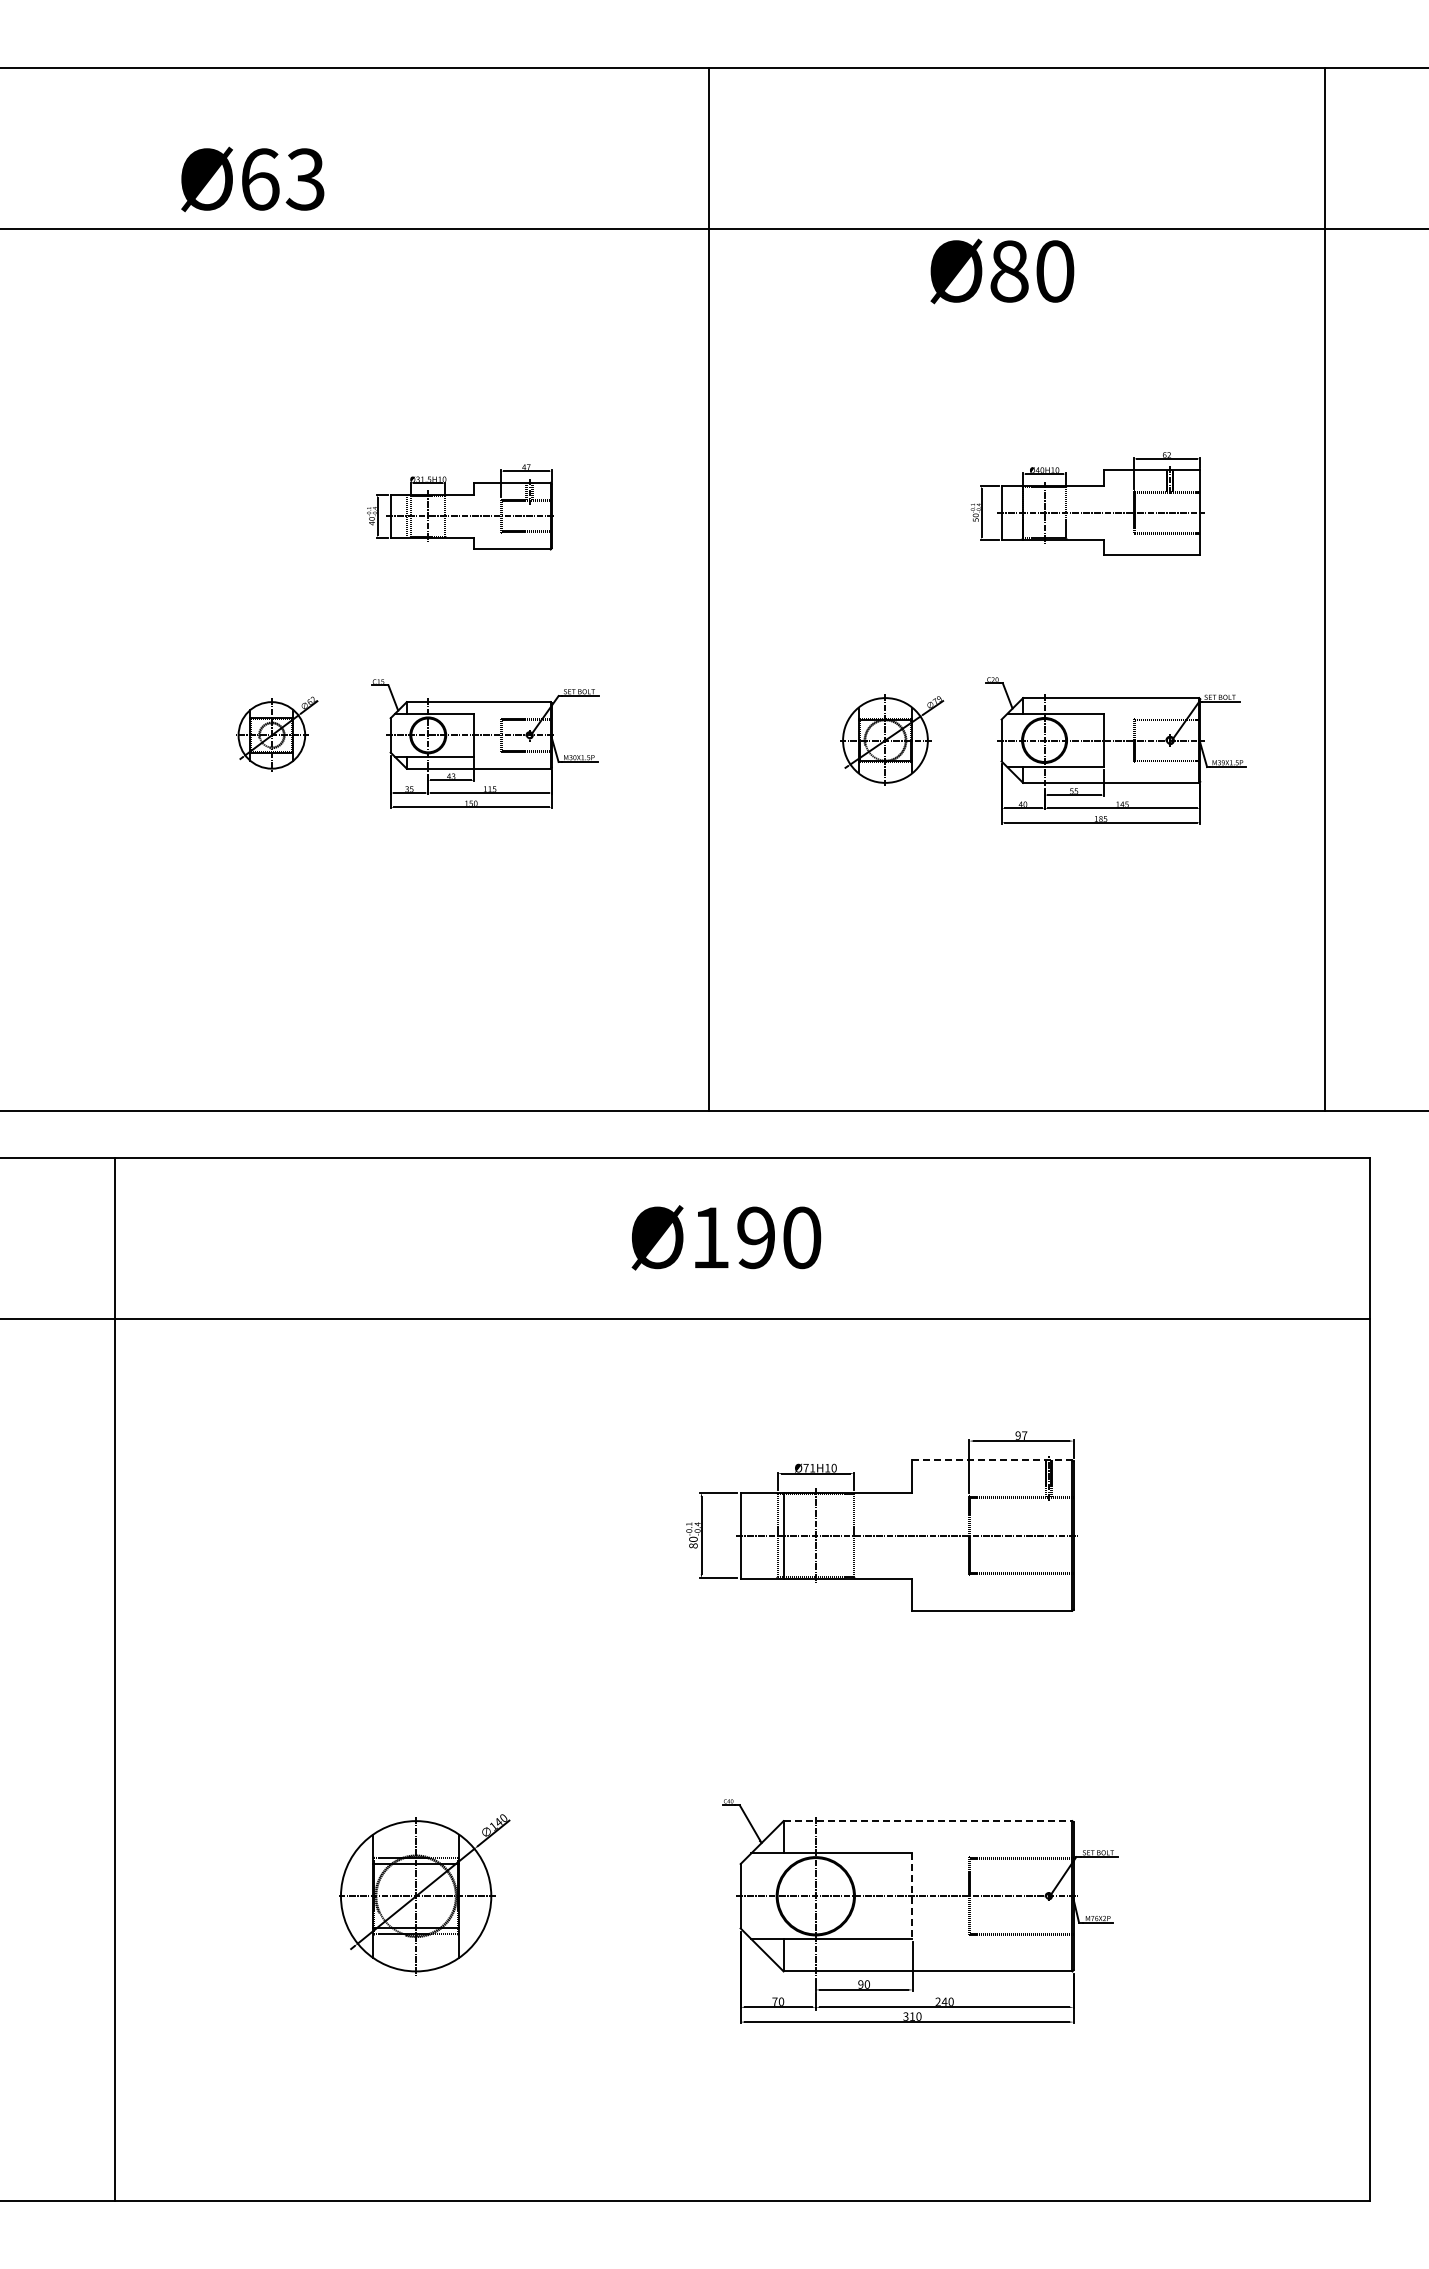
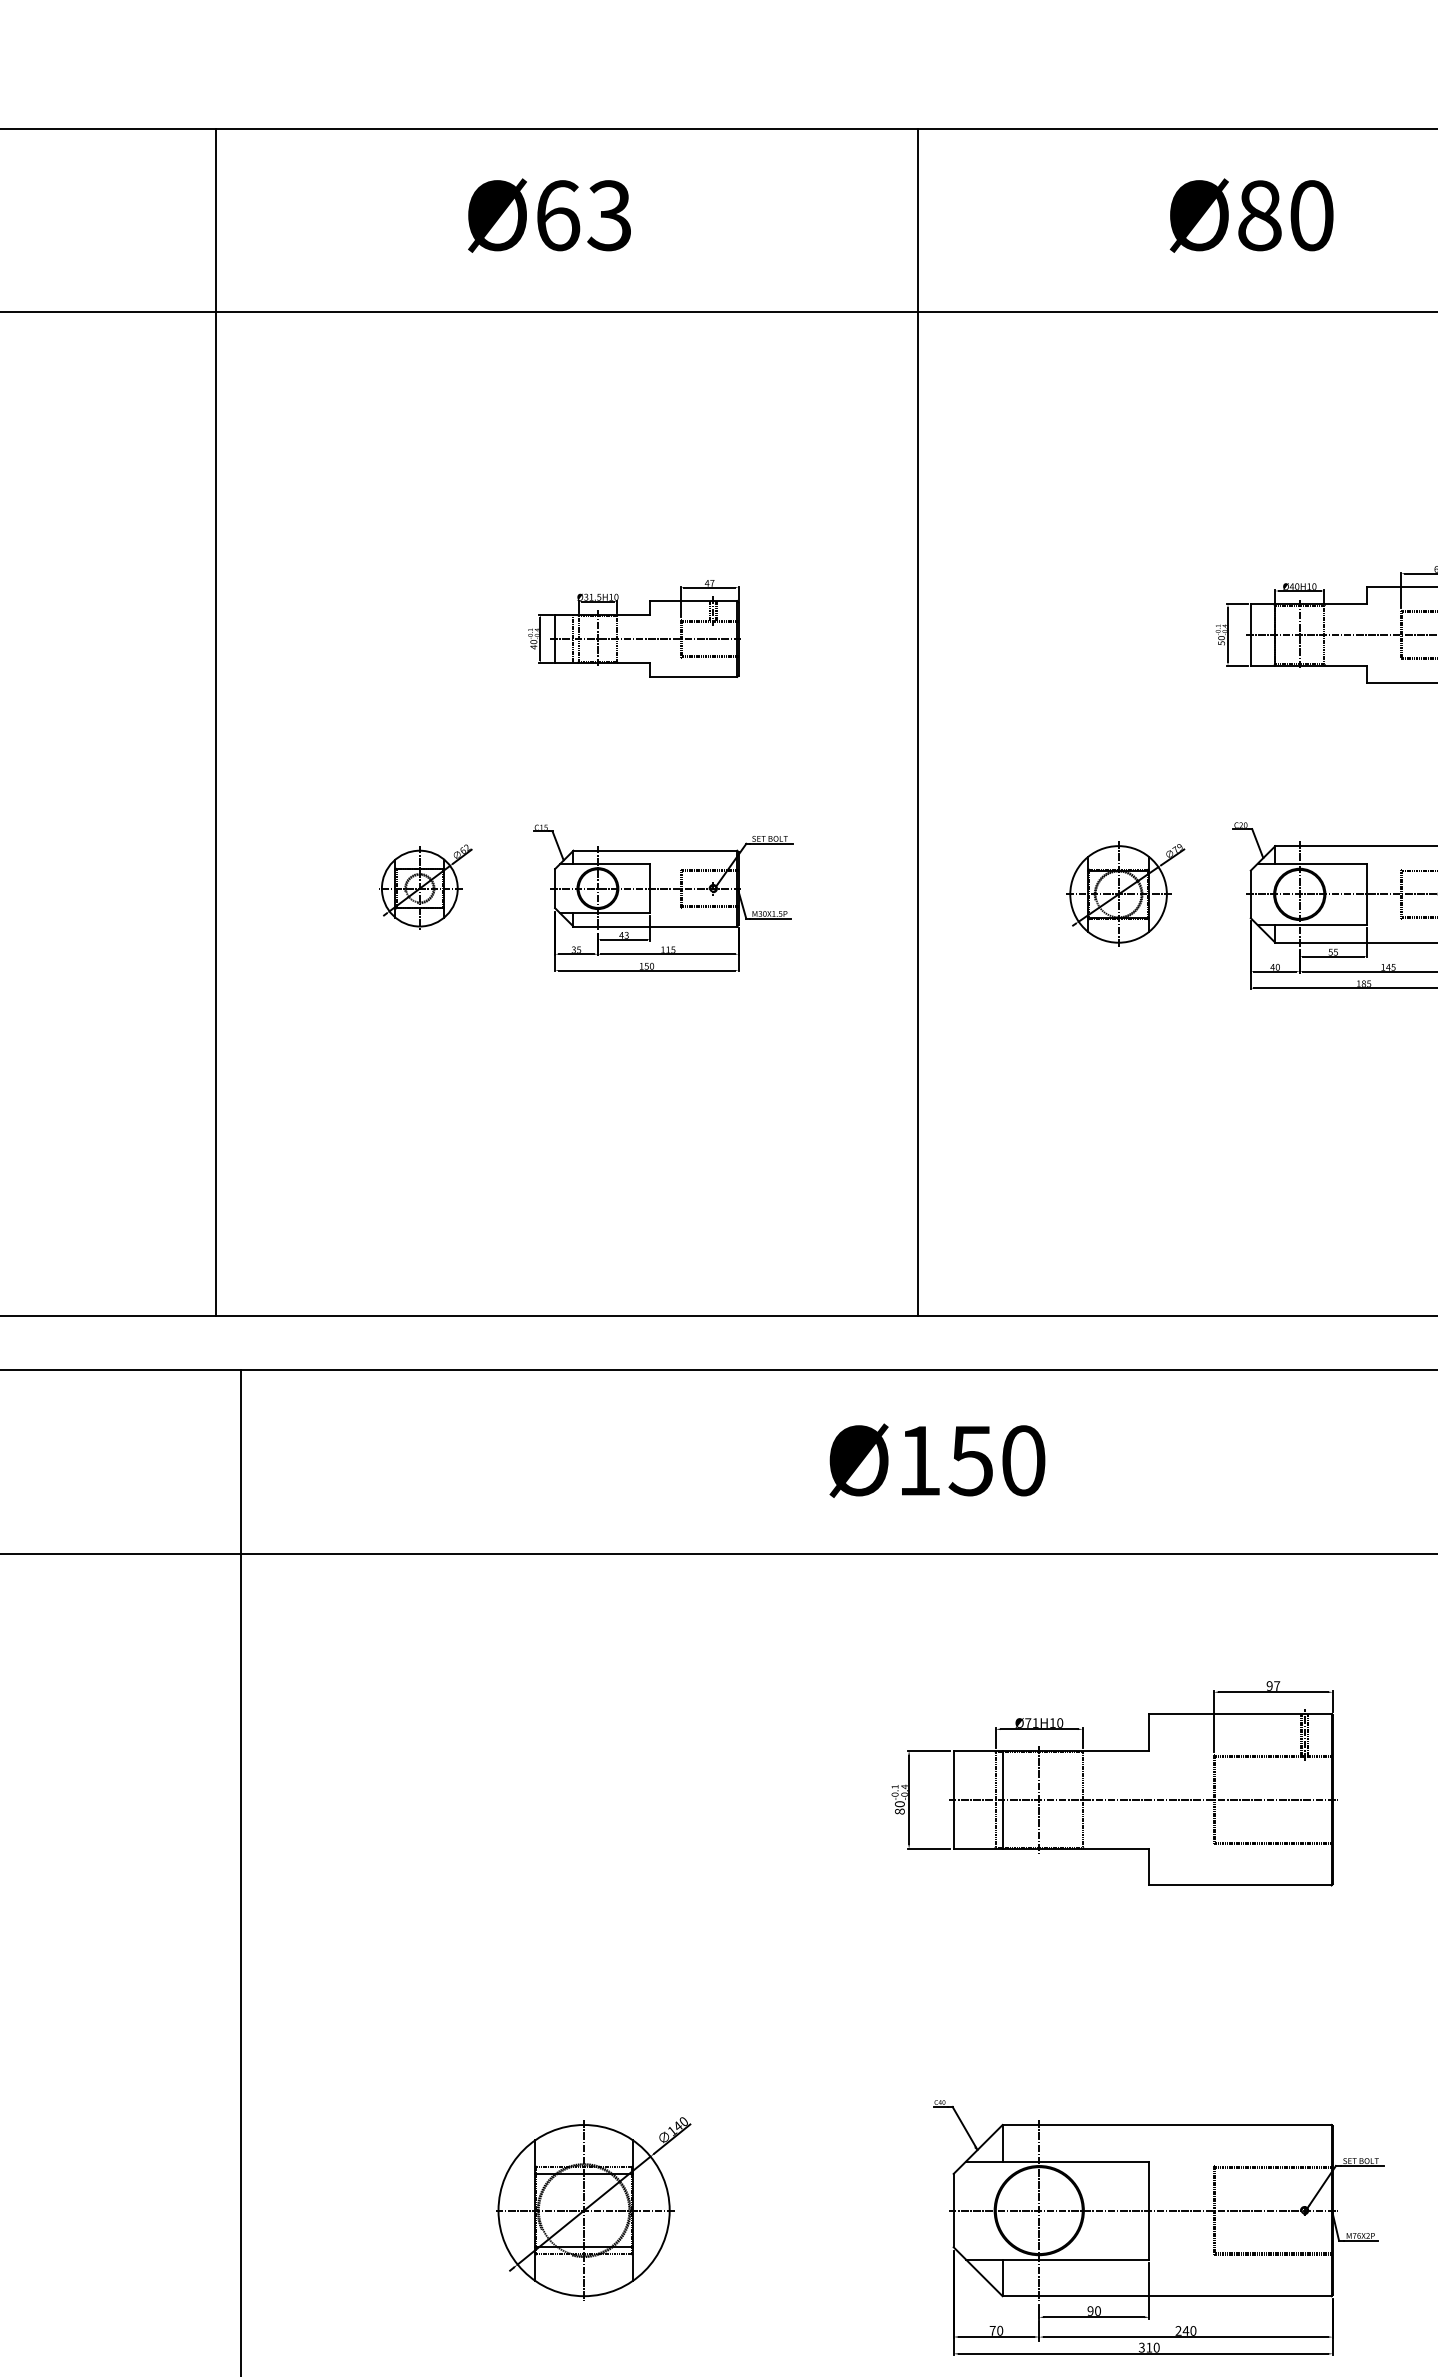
text: (252, 179) -> (549, 215), moved
text: (1002, 271) -> (1251, 215), moved
line: (92, 589) -> (215, 722), added
text: (755, 1237) -> (970, 1460), Ø190 -> Ø150
line: (992, 1460) -> (1240, 1714), dashed -> solid
line: (928, 1821) -> (1167, 2125), dashed -> solid
line: (912, 1896) -> (1149, 2210), dashed -> solid

